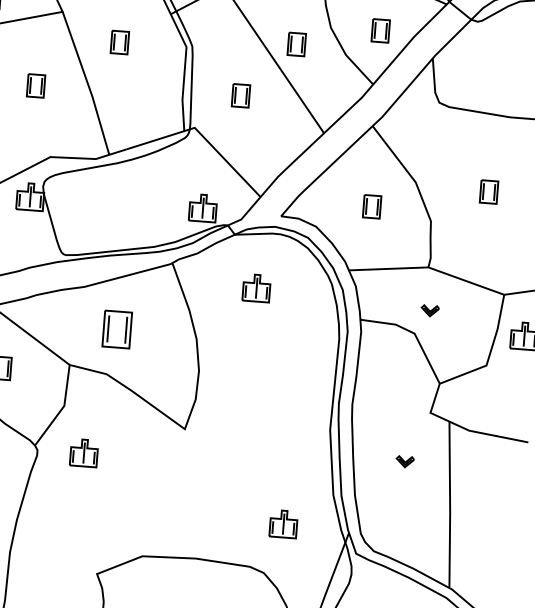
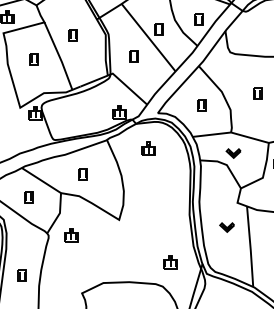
part: (430, 310) -> (233, 153), size x1.67
part: (116, 330) -> (82, 174), size x0.62
part: (403, 461) -> (226, 227), size x1.67

